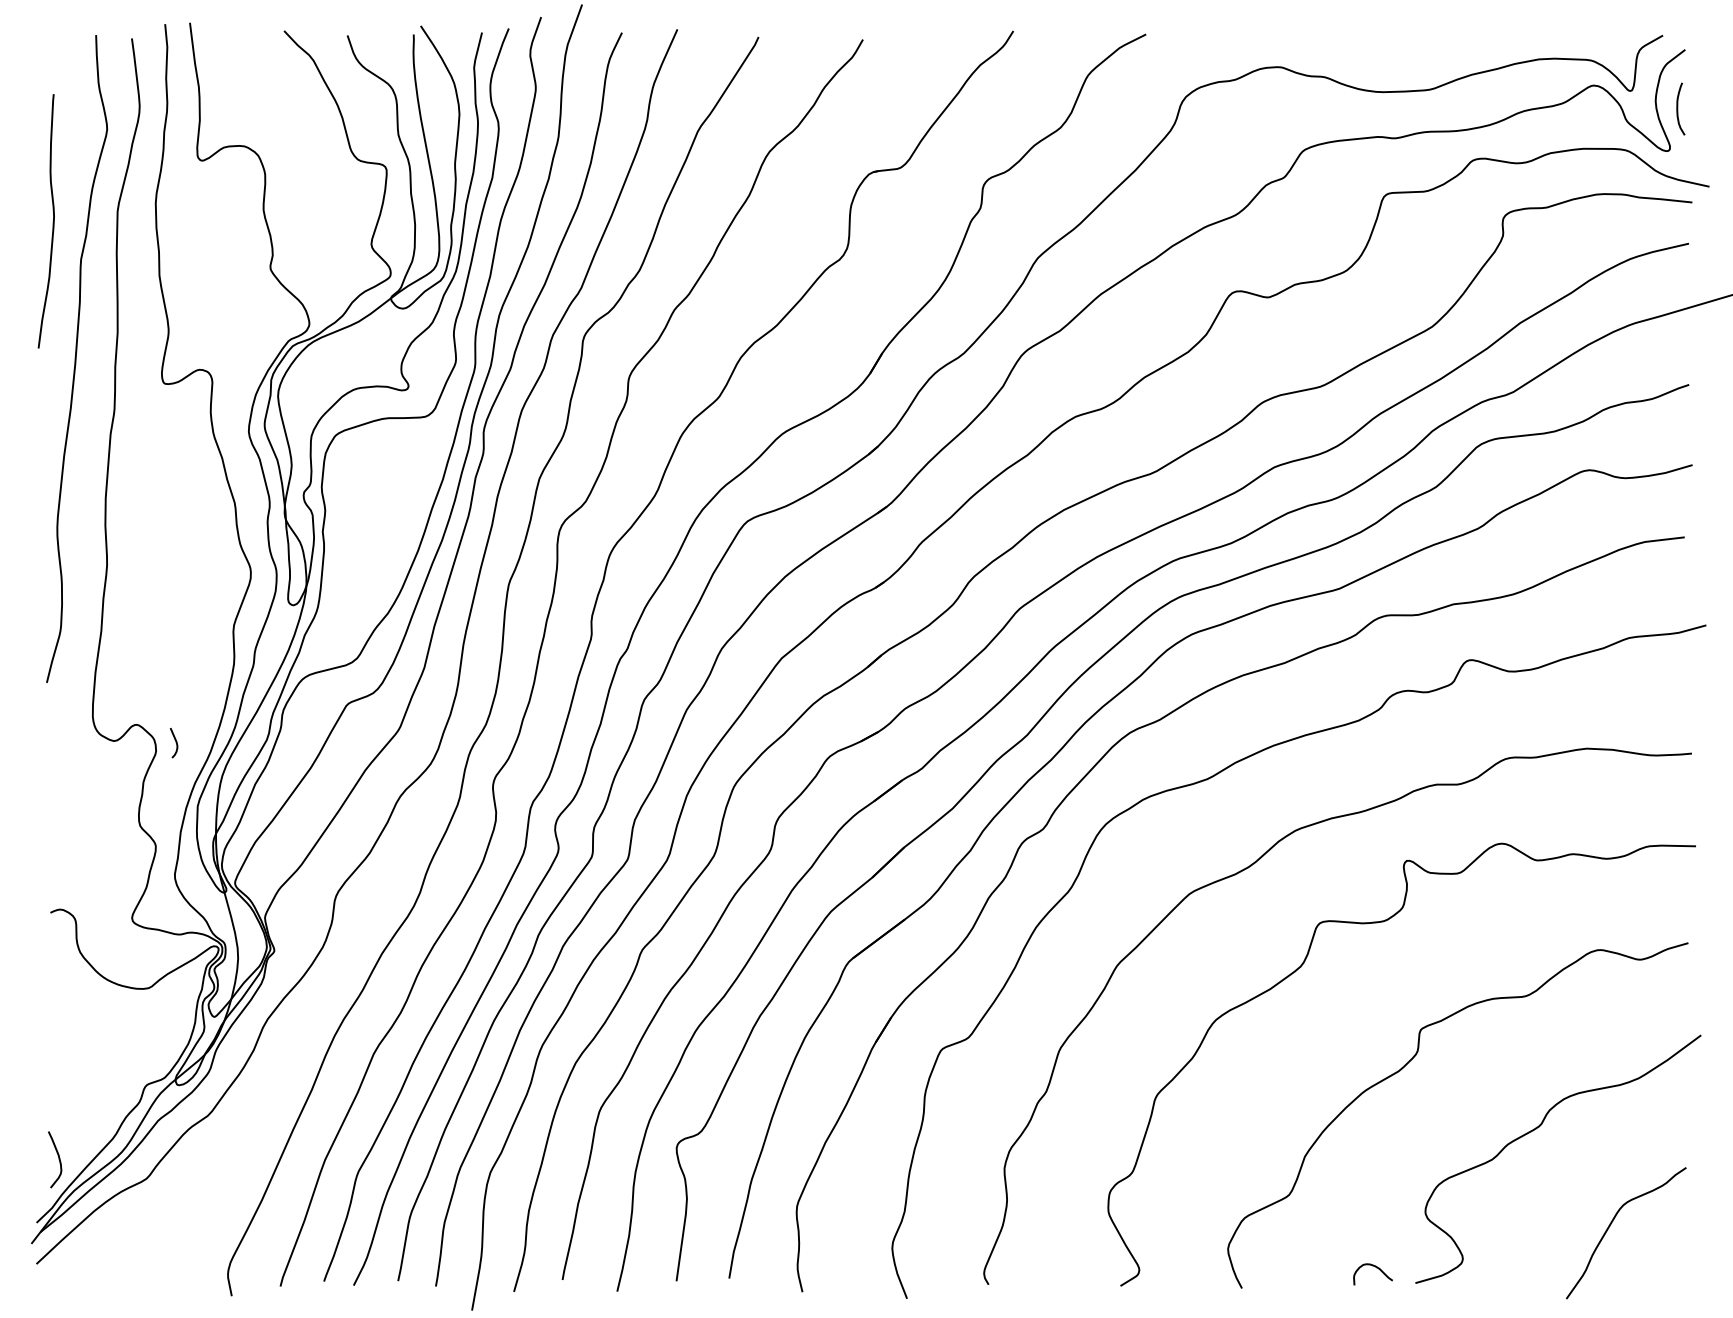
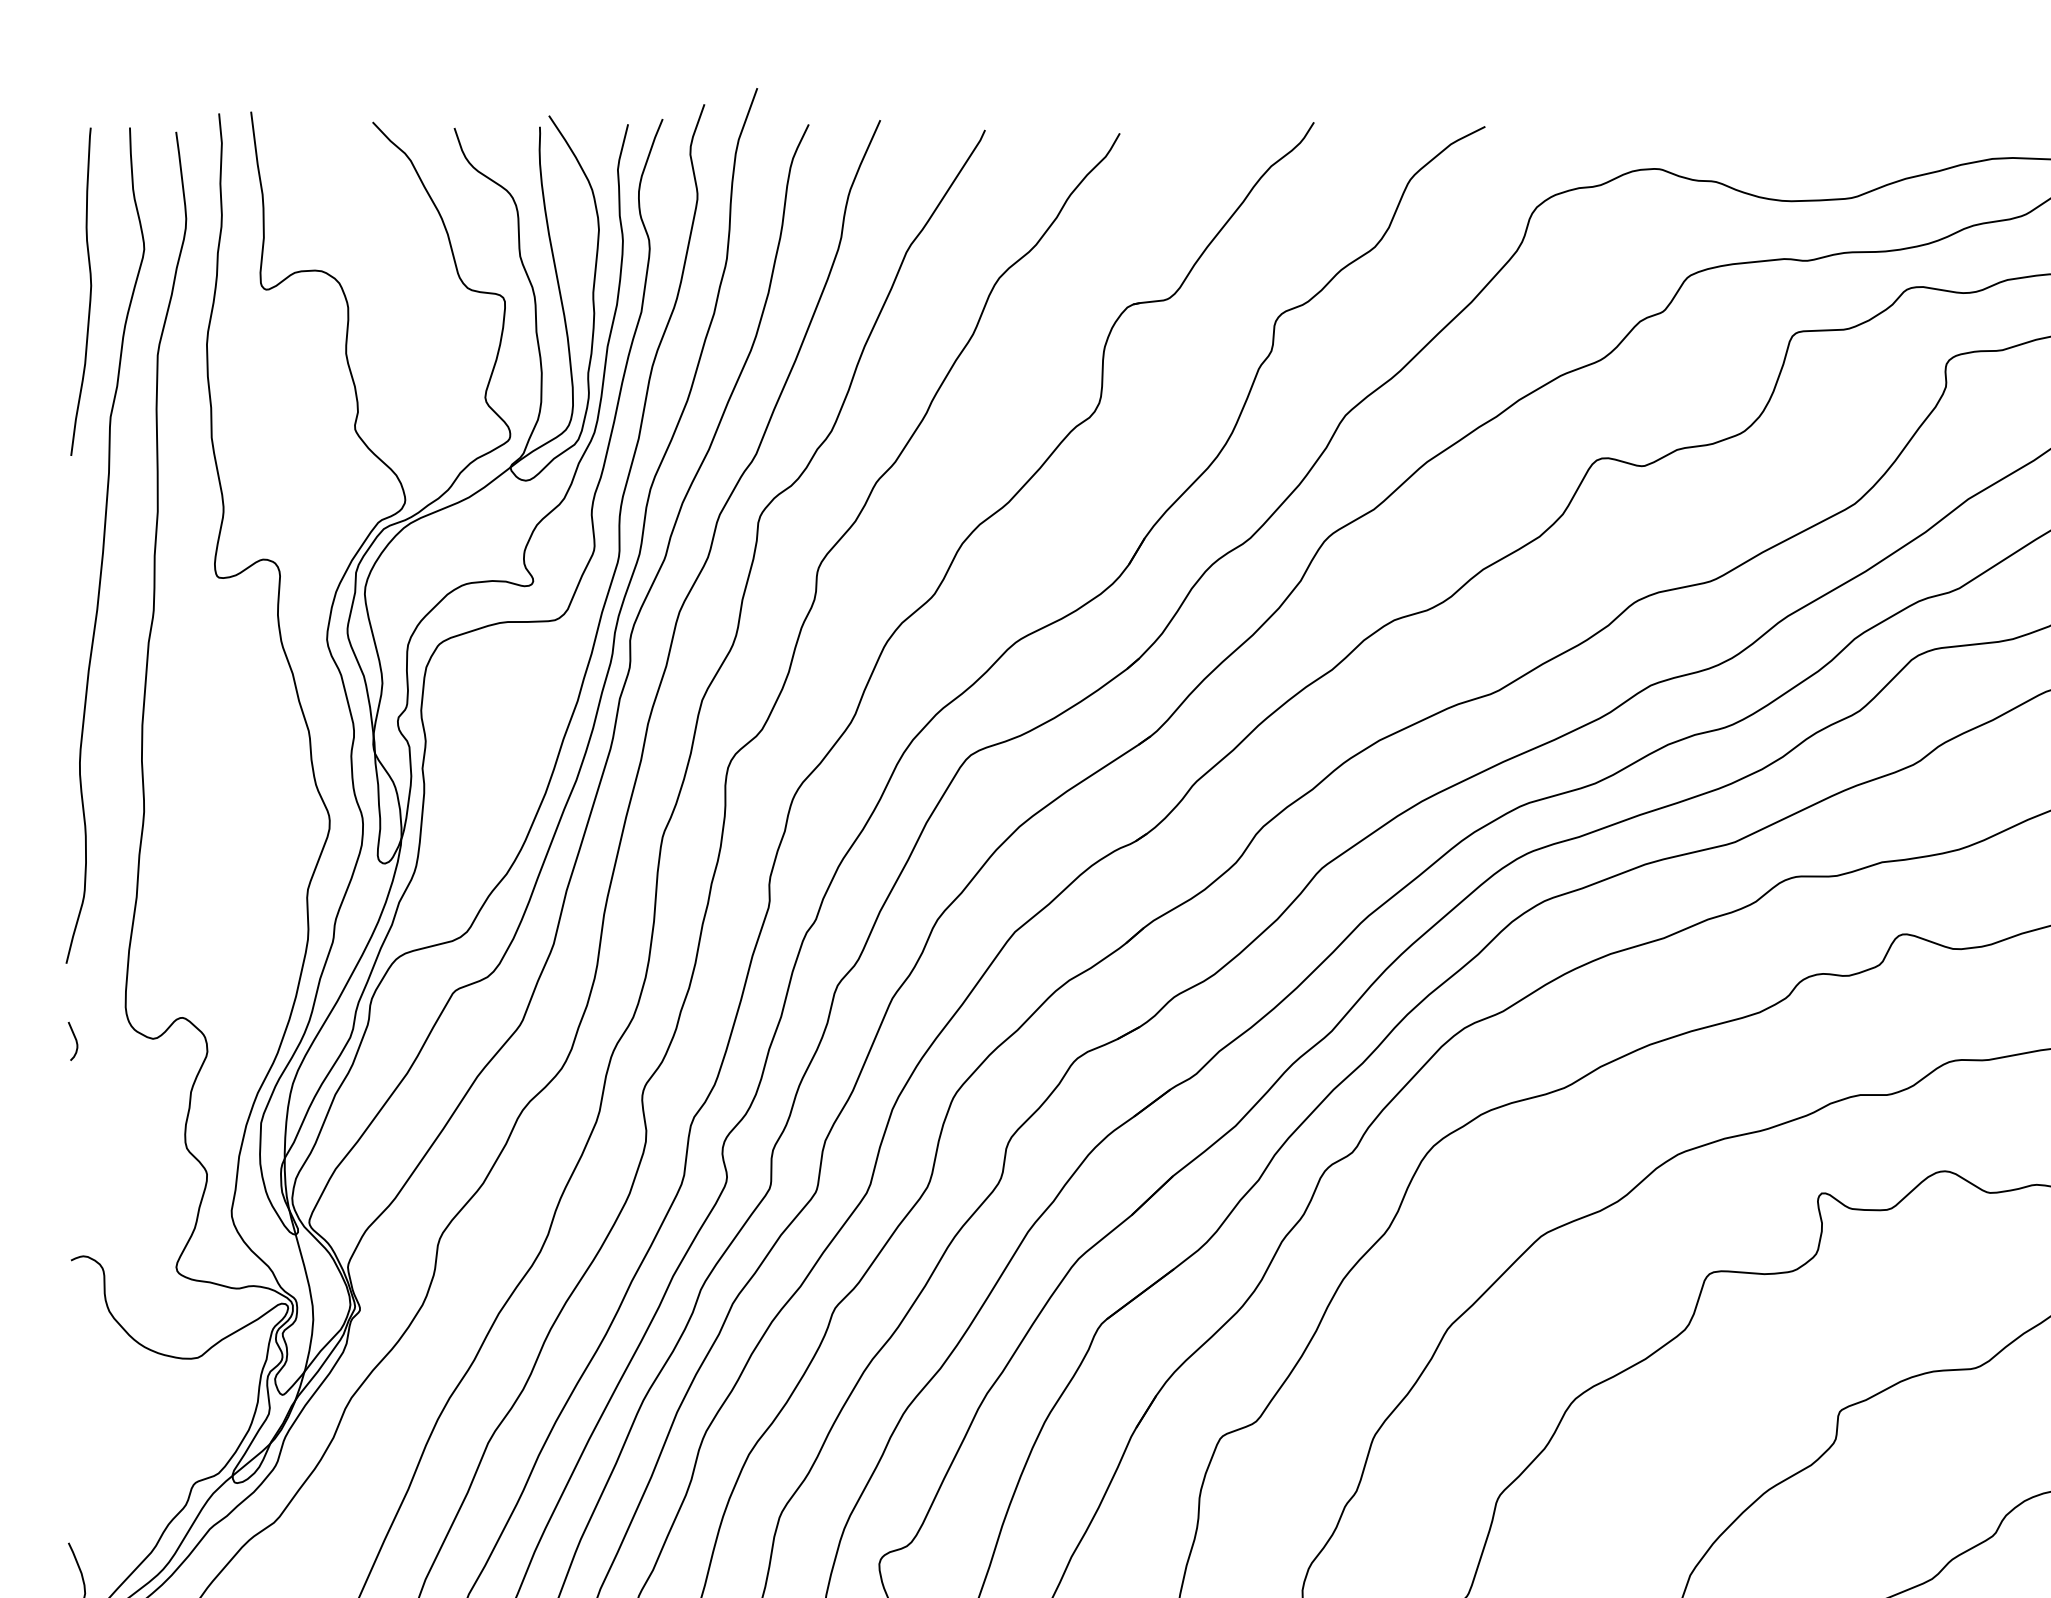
curve: (52, 221) -> (89, 292), moved
curve: (175, 742) -> (74, 1040), moved

